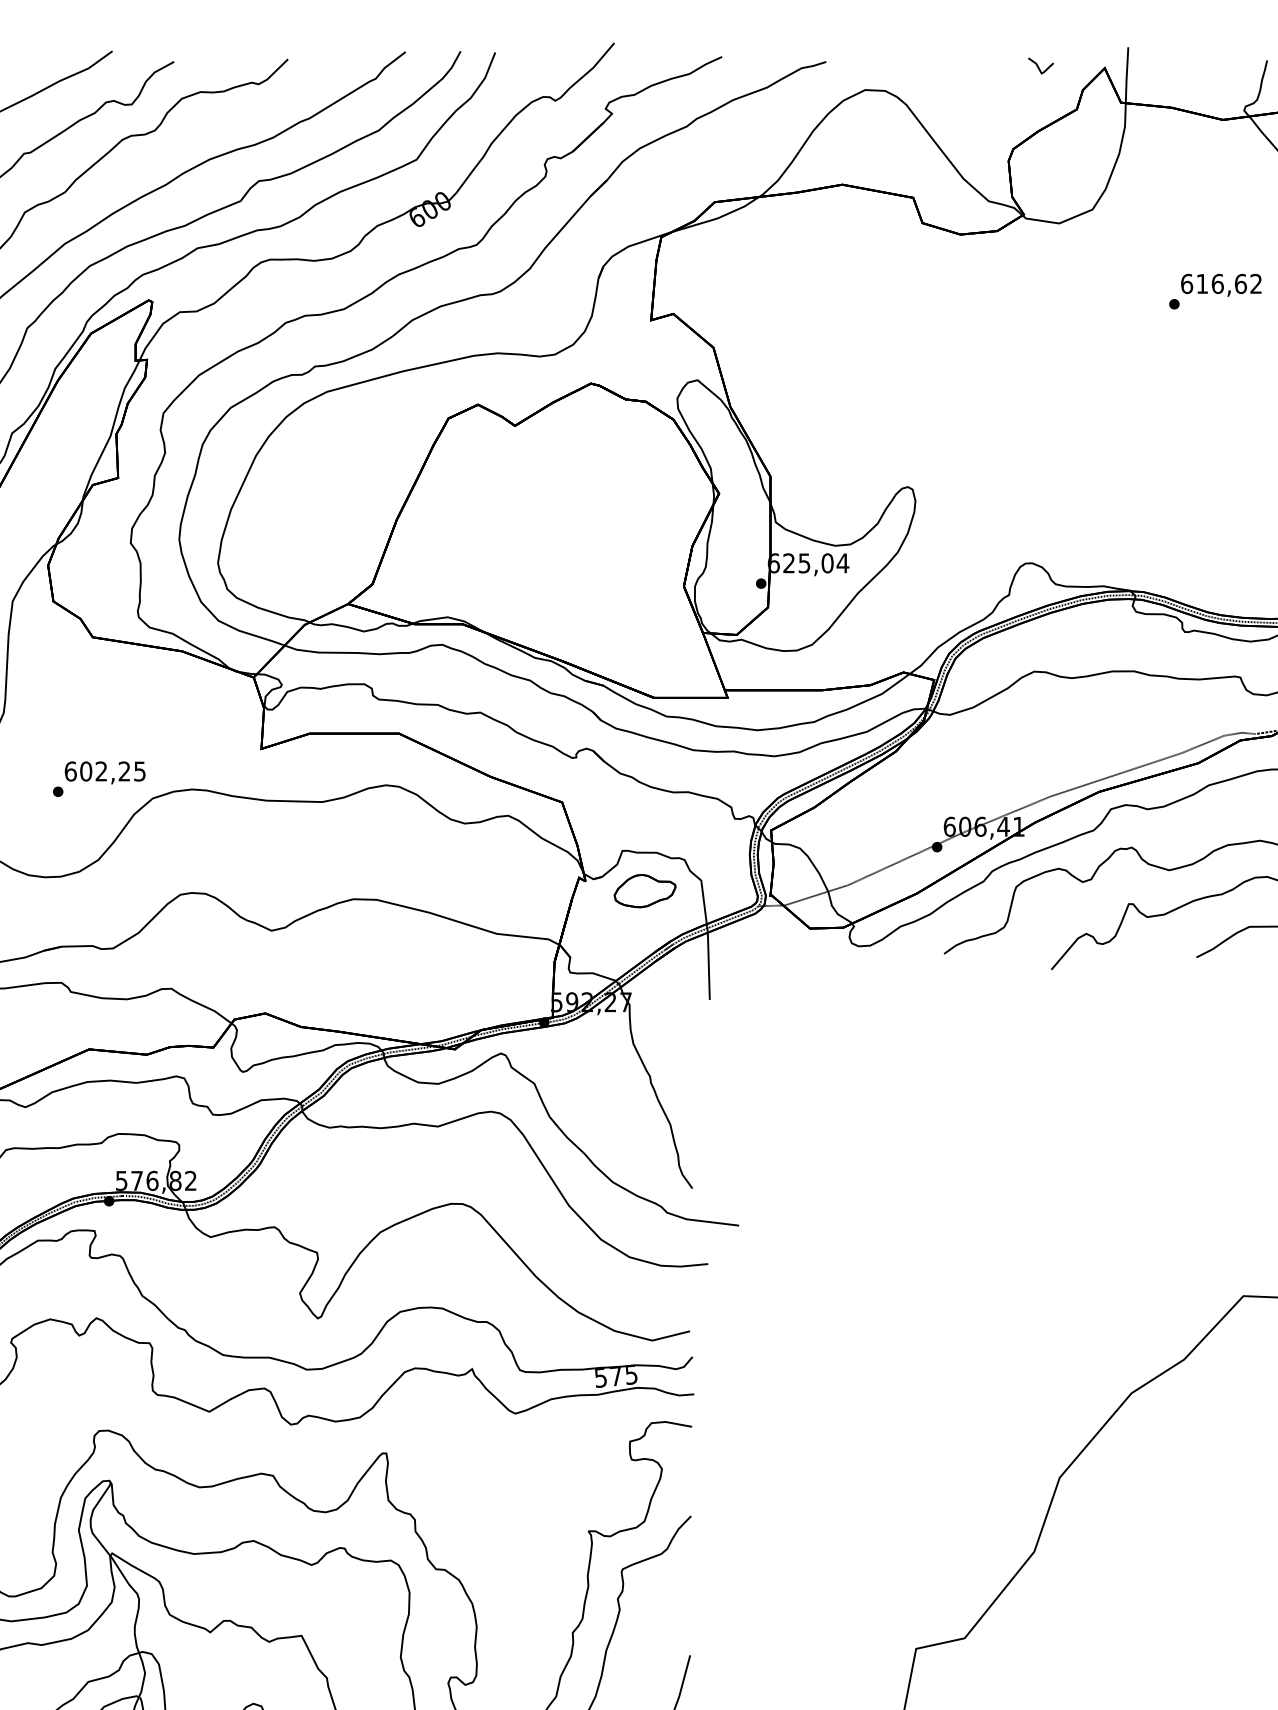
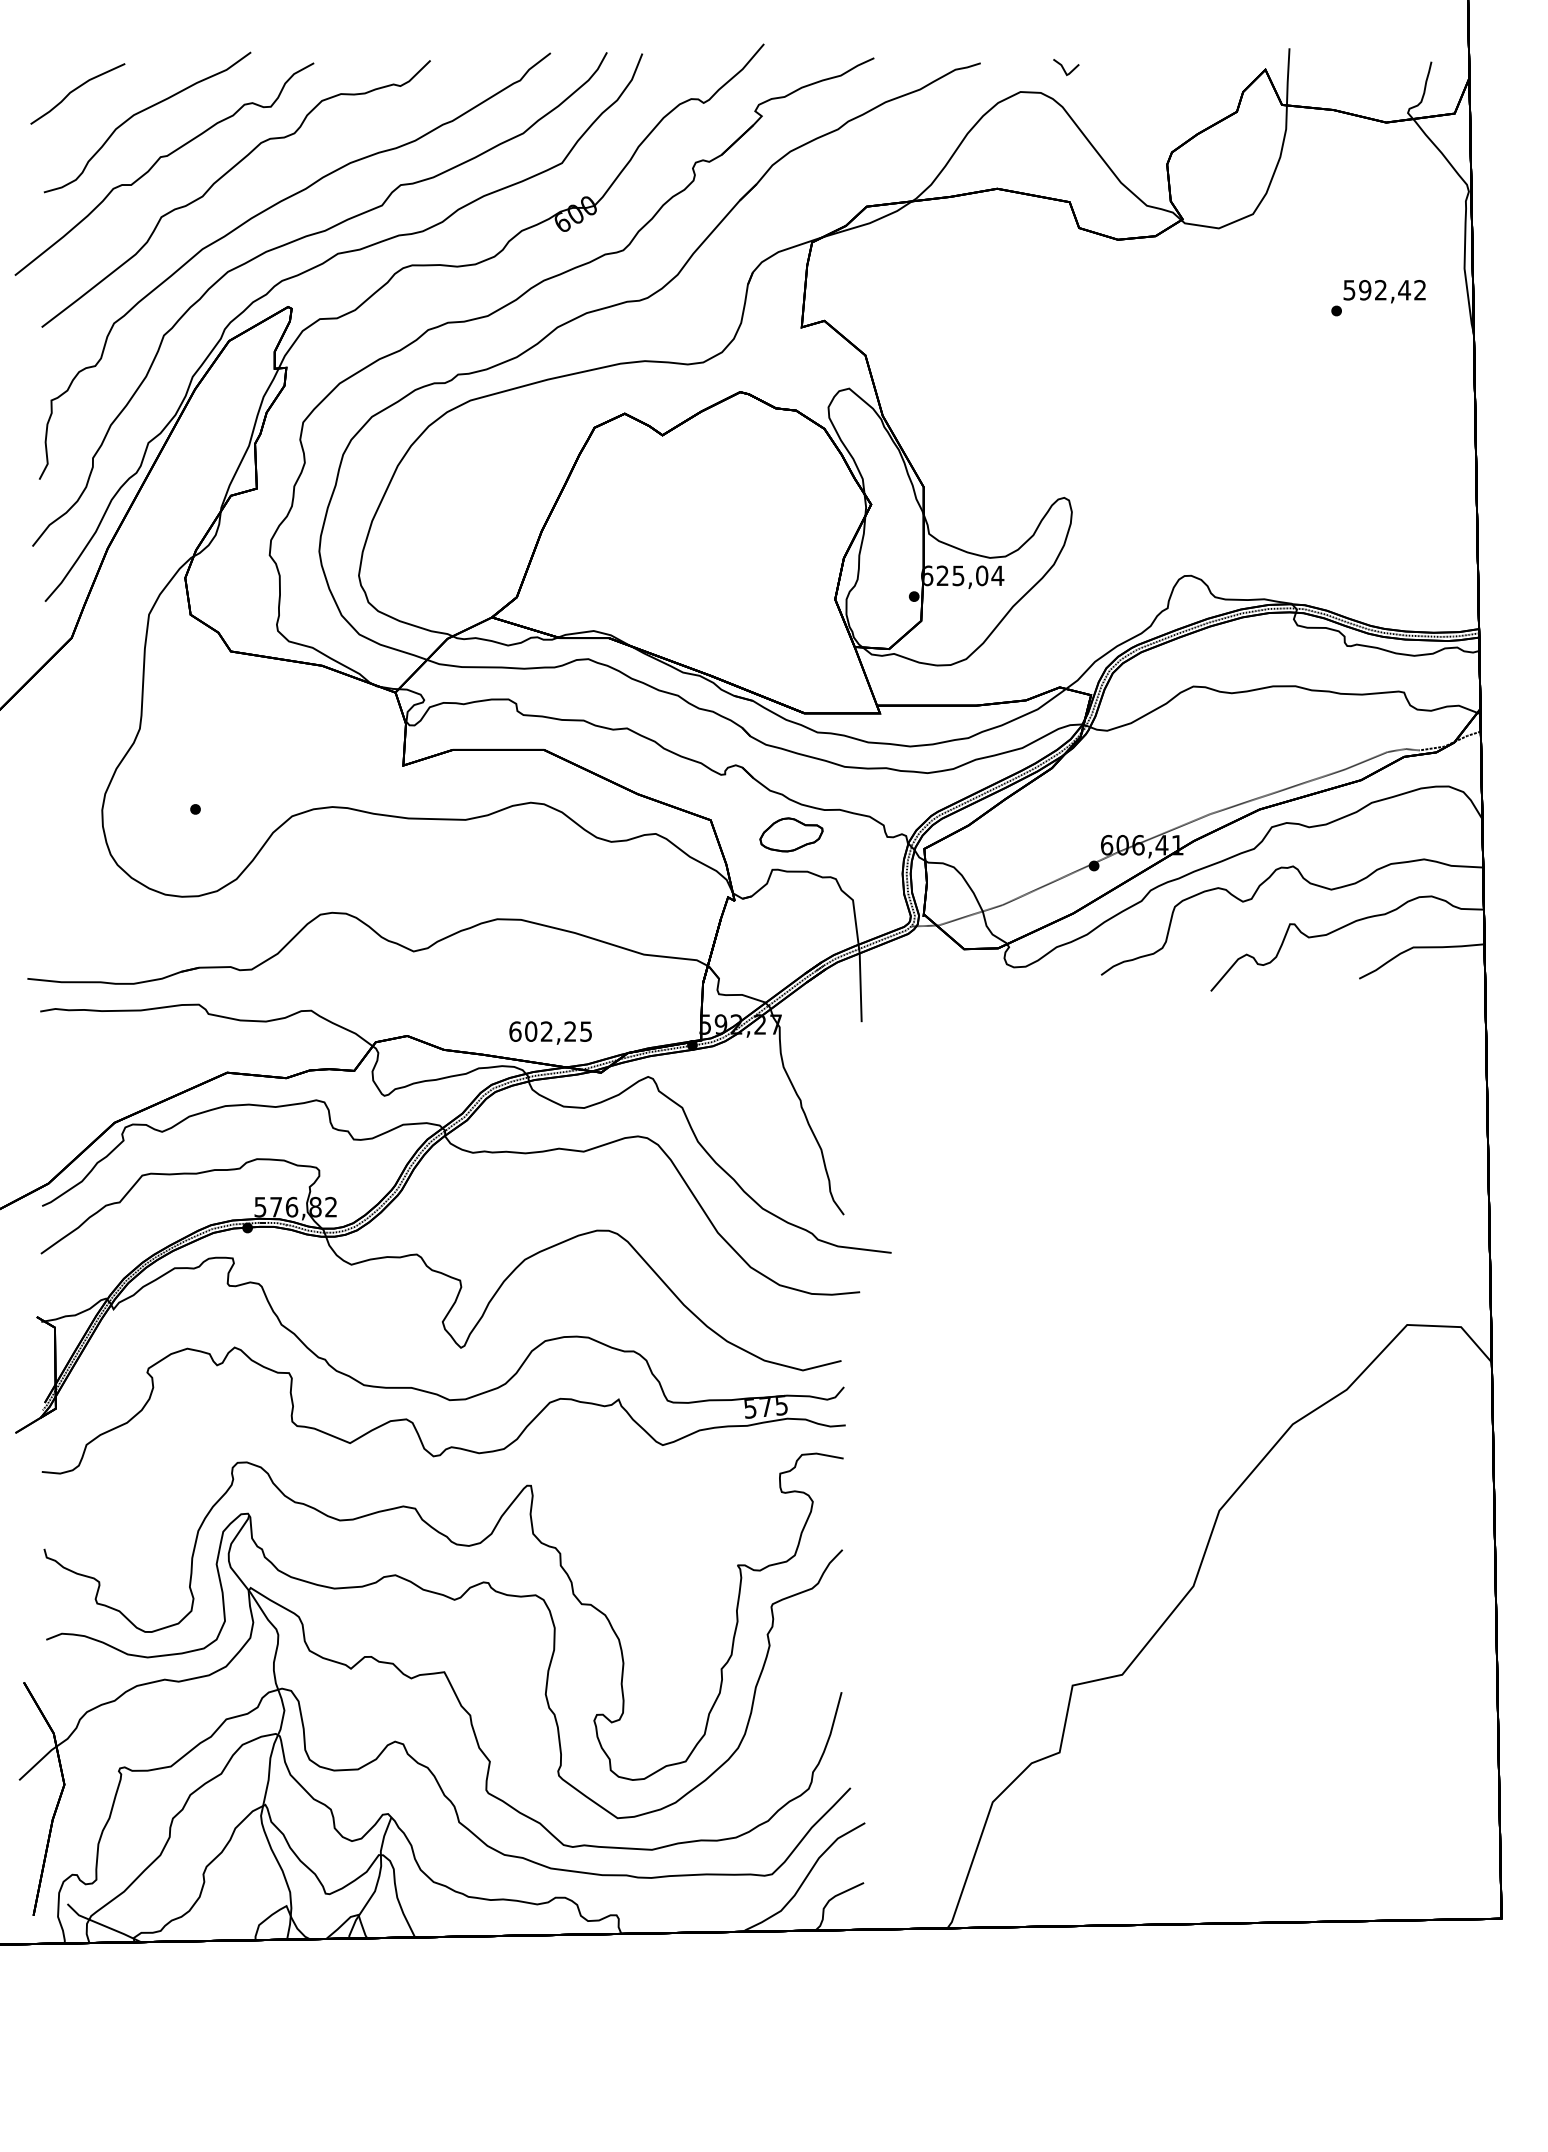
line: (1039, 67) -> (1064, 68), moved
text: (1214, 283) -> (1377, 289), 616,62 -> 592,42
text: (105, 772) -> (550, 1032), moved
part: (645, 890) -> (791, 834), moved

